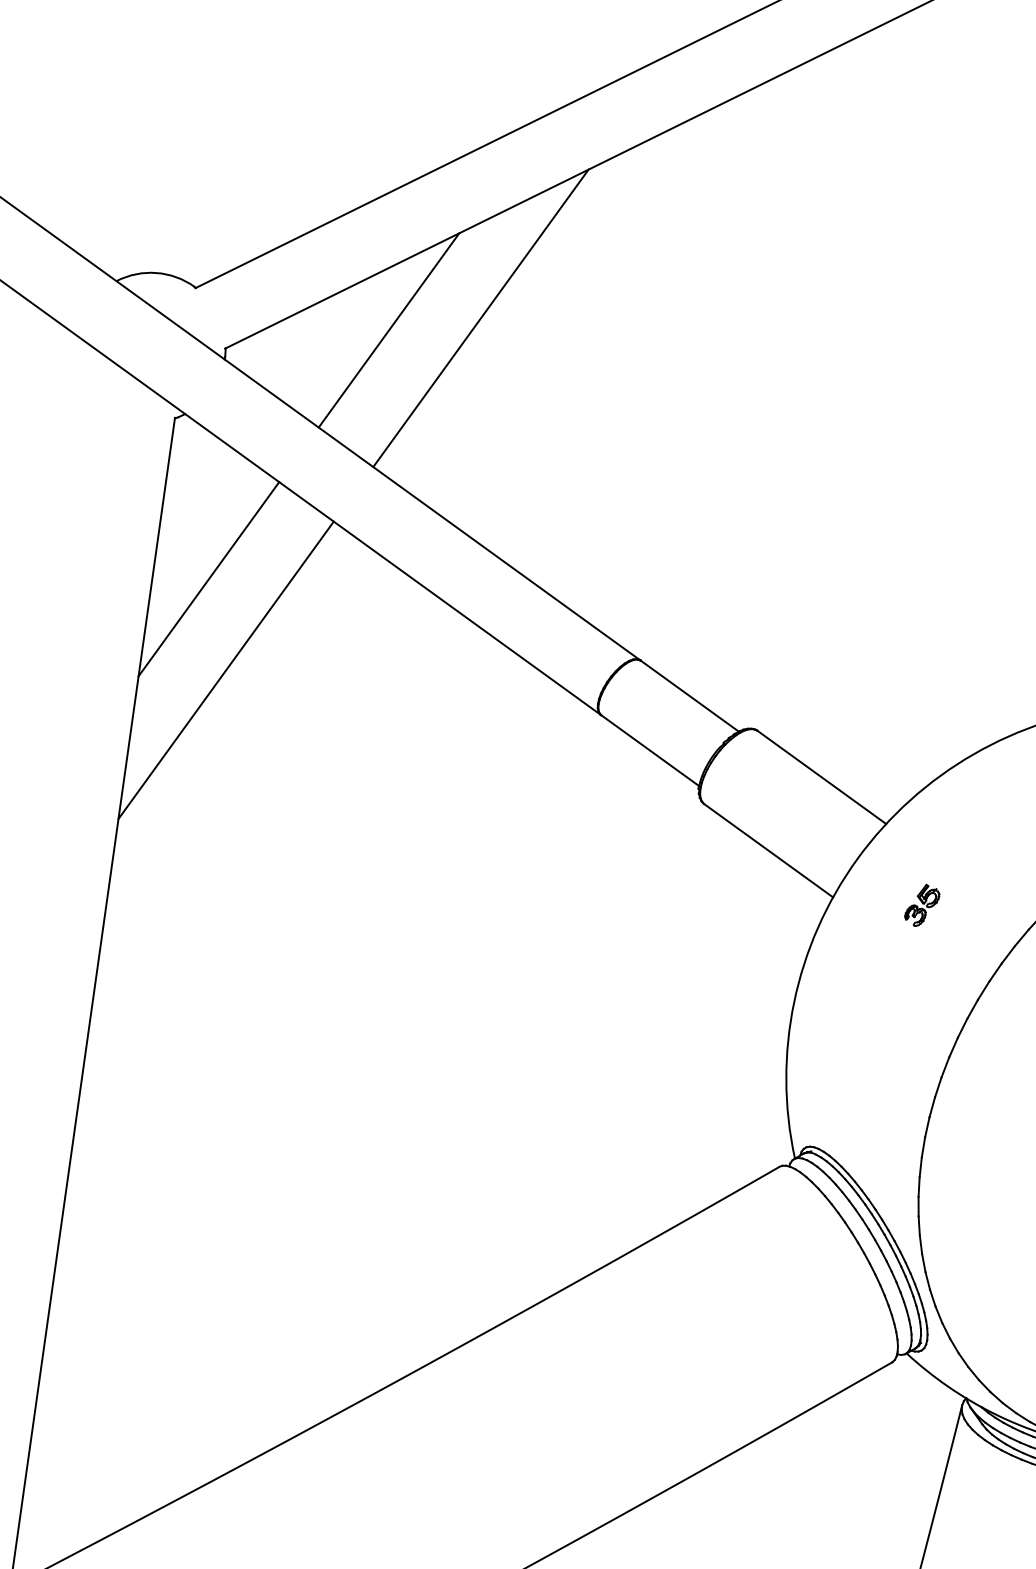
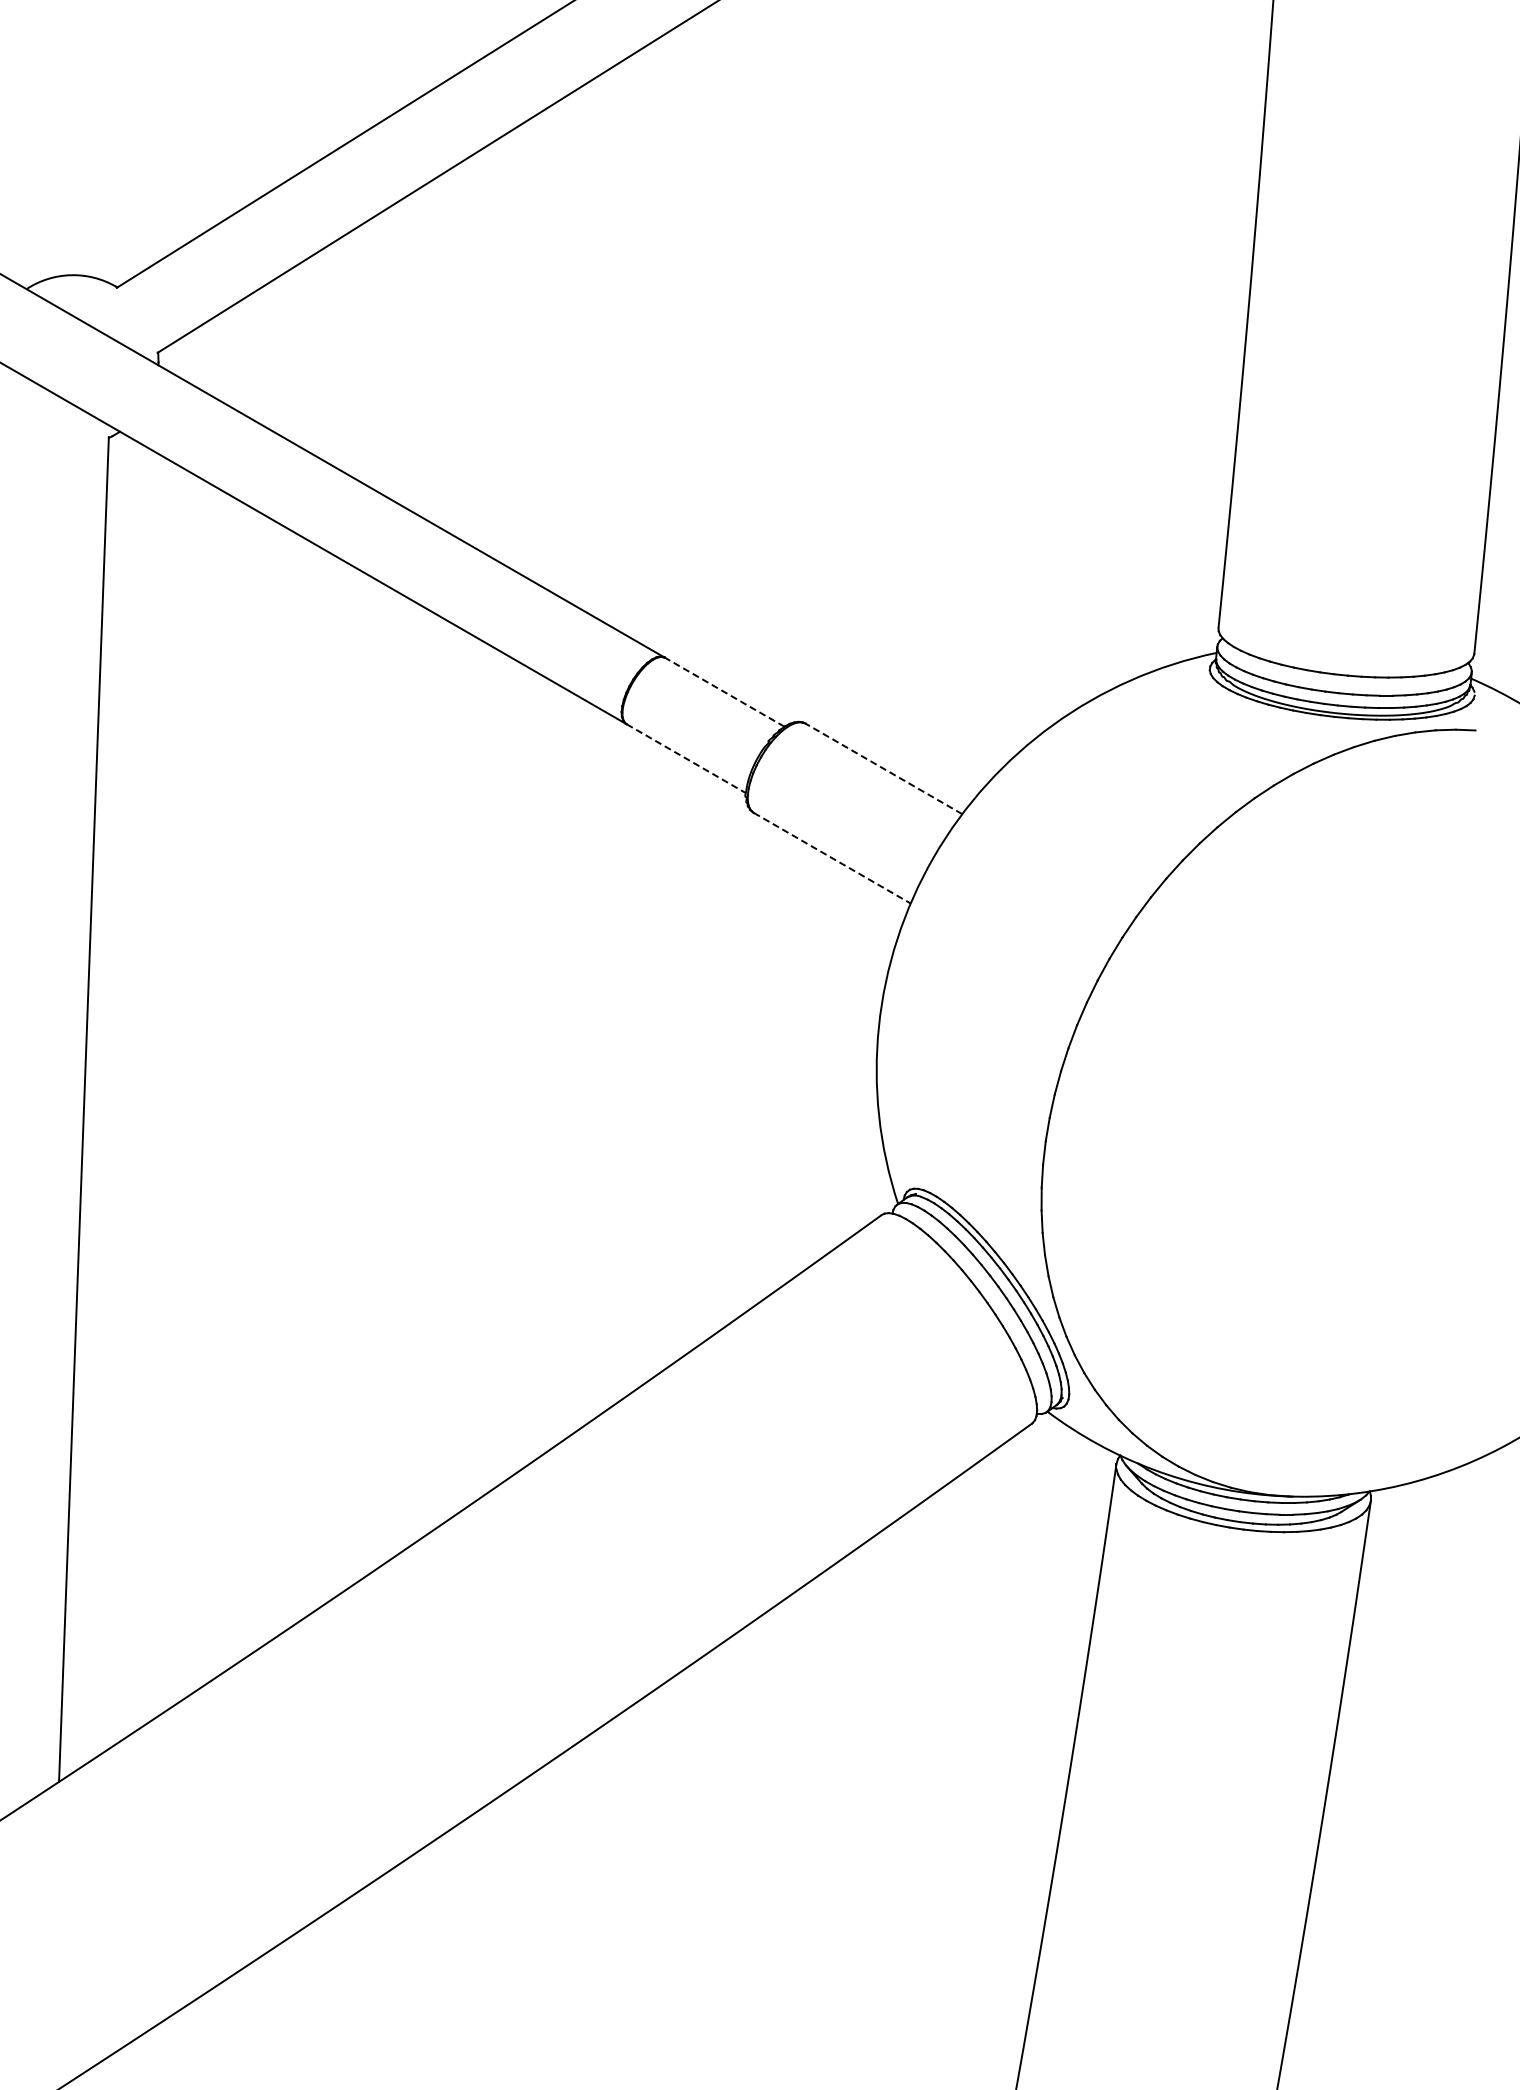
line: (480, 318) -> (443, 288), removed
line: (388, 329) -> (340, 312), removed
line: (208, 578) -> (165, 615), removed
line: (225, 670) -> (195, 717), removed
line: (689, 696) -> (724, 692), solid -> dashed
line: (650, 751) -> (686, 759), solid -> dashed
line: (821, 777) -> (883, 768), solid -> dashed
line: (768, 851) -> (832, 858), solid -> dashed
part: (922, 905) -> (1012, 902), removed

